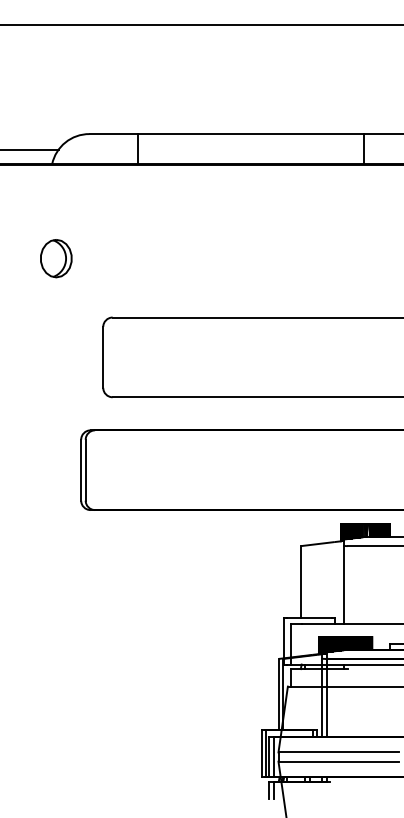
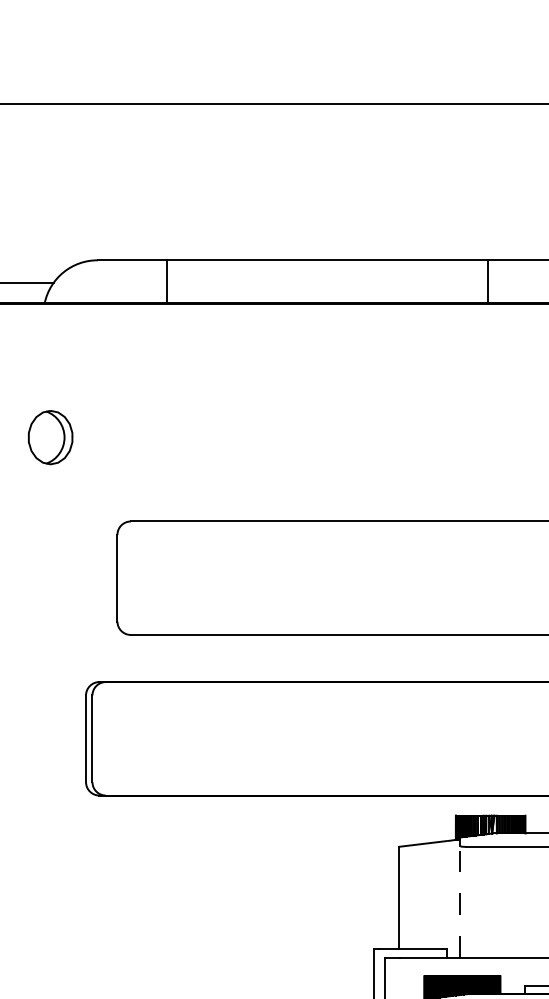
line: (344, 584) -> (460, 901), solid -> dashed

